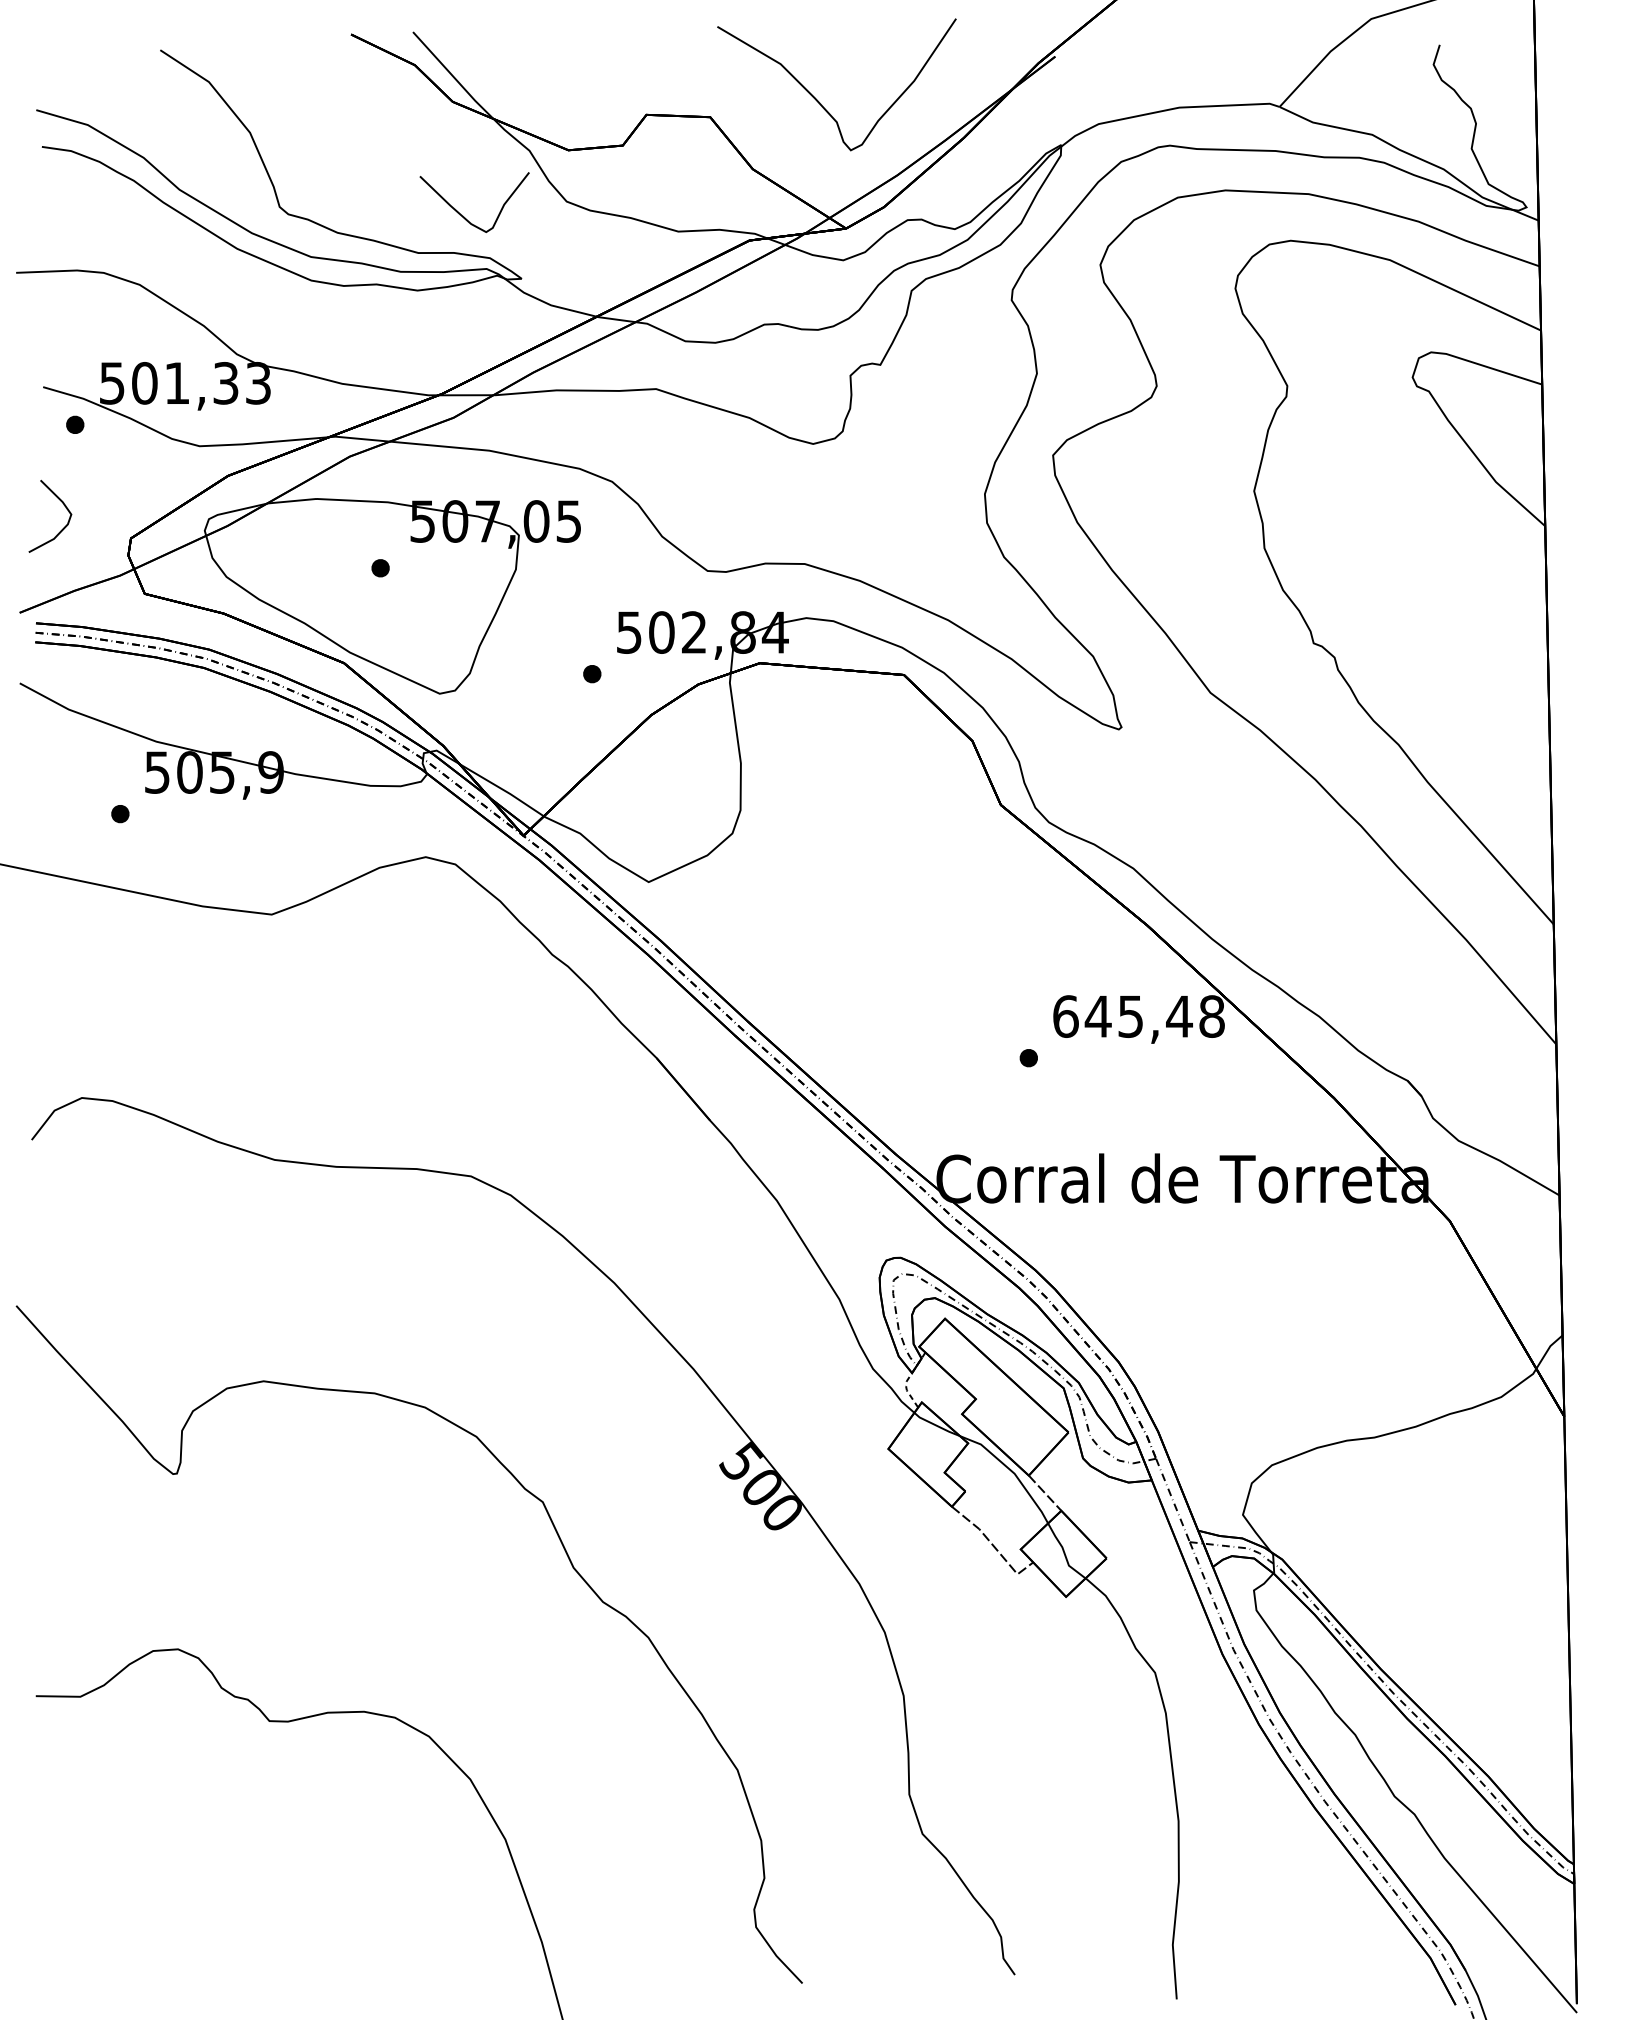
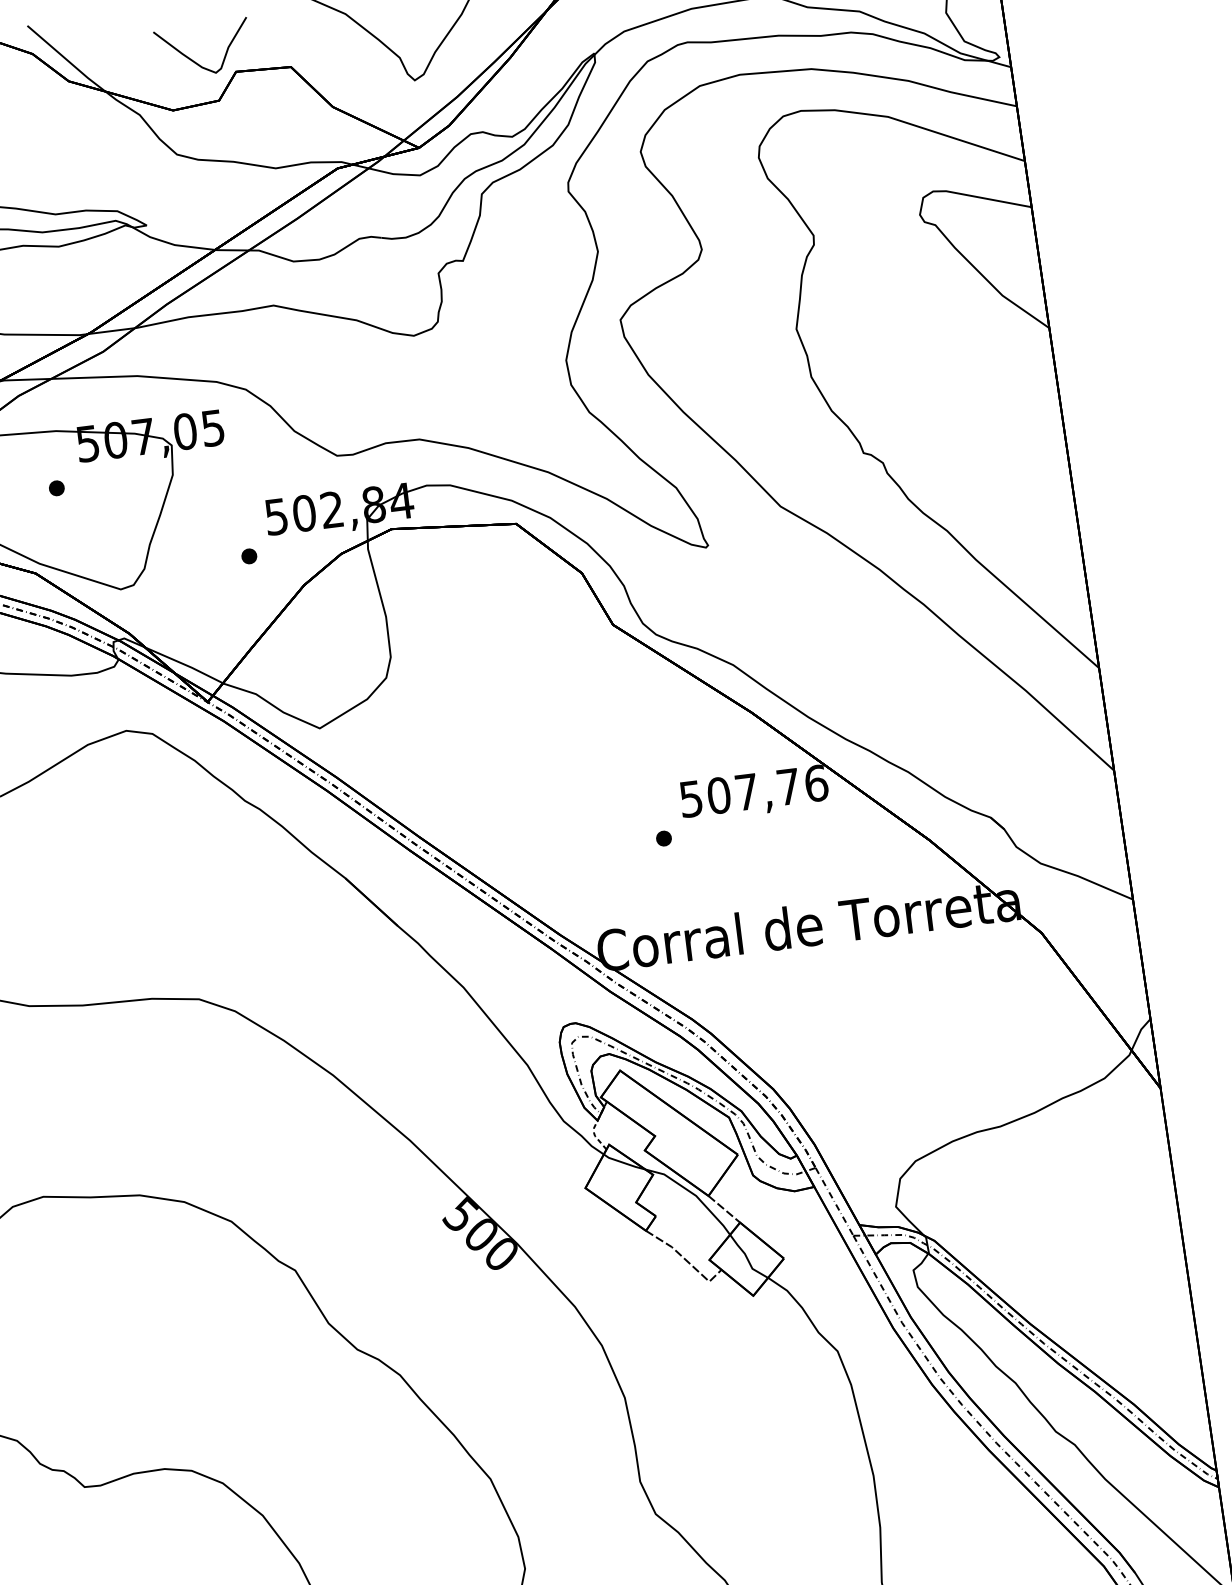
curve: (463, 215) -> (194, 61), moved
text: (1139, 1016) -> (754, 791), 645,48 -> 507,76

